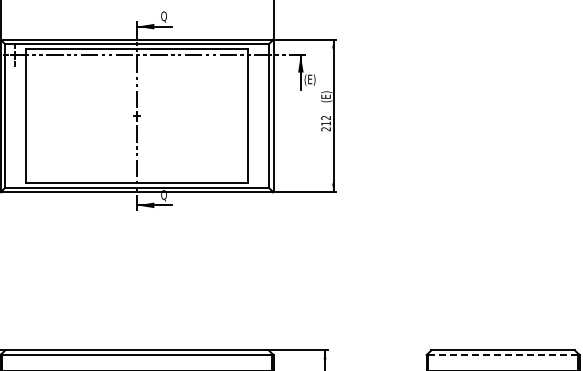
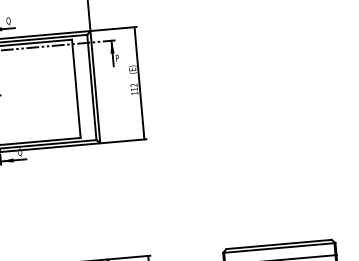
text: (309, 79) -> (119, 58), (E) -> P
text: (325, 129) -> (134, 93), 212 -> 112
line: (502, 355) -> (278, 248), dashed -> solid

